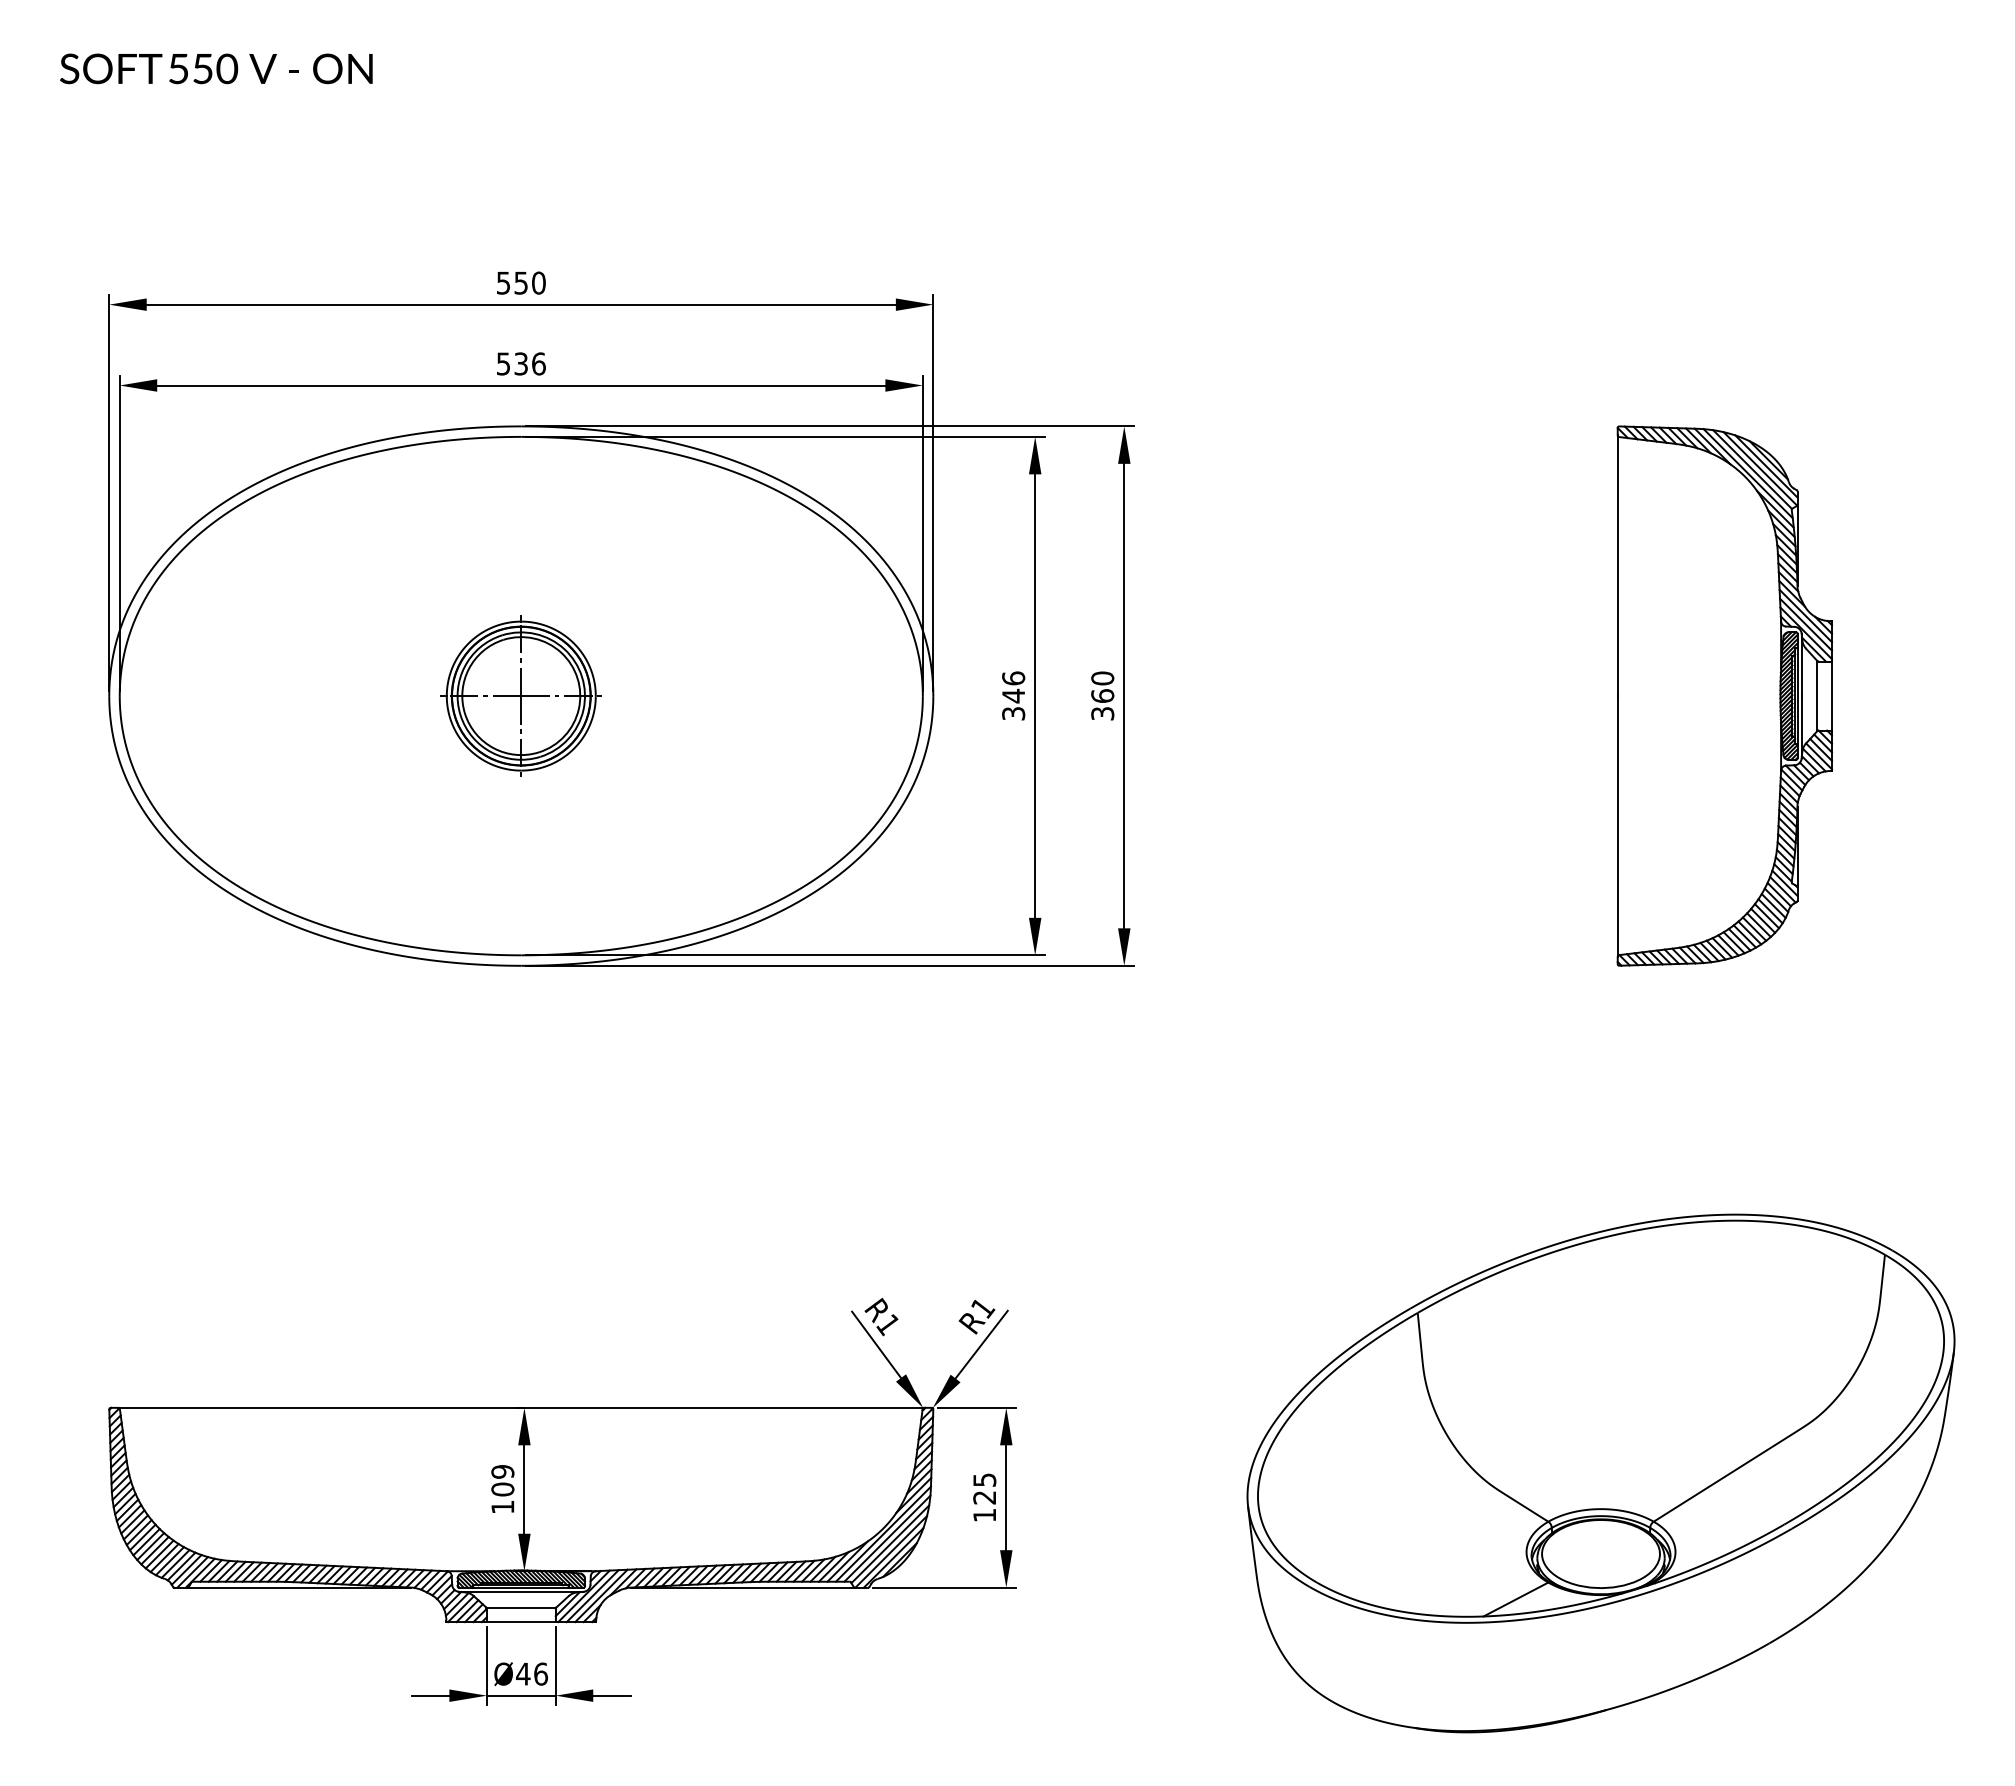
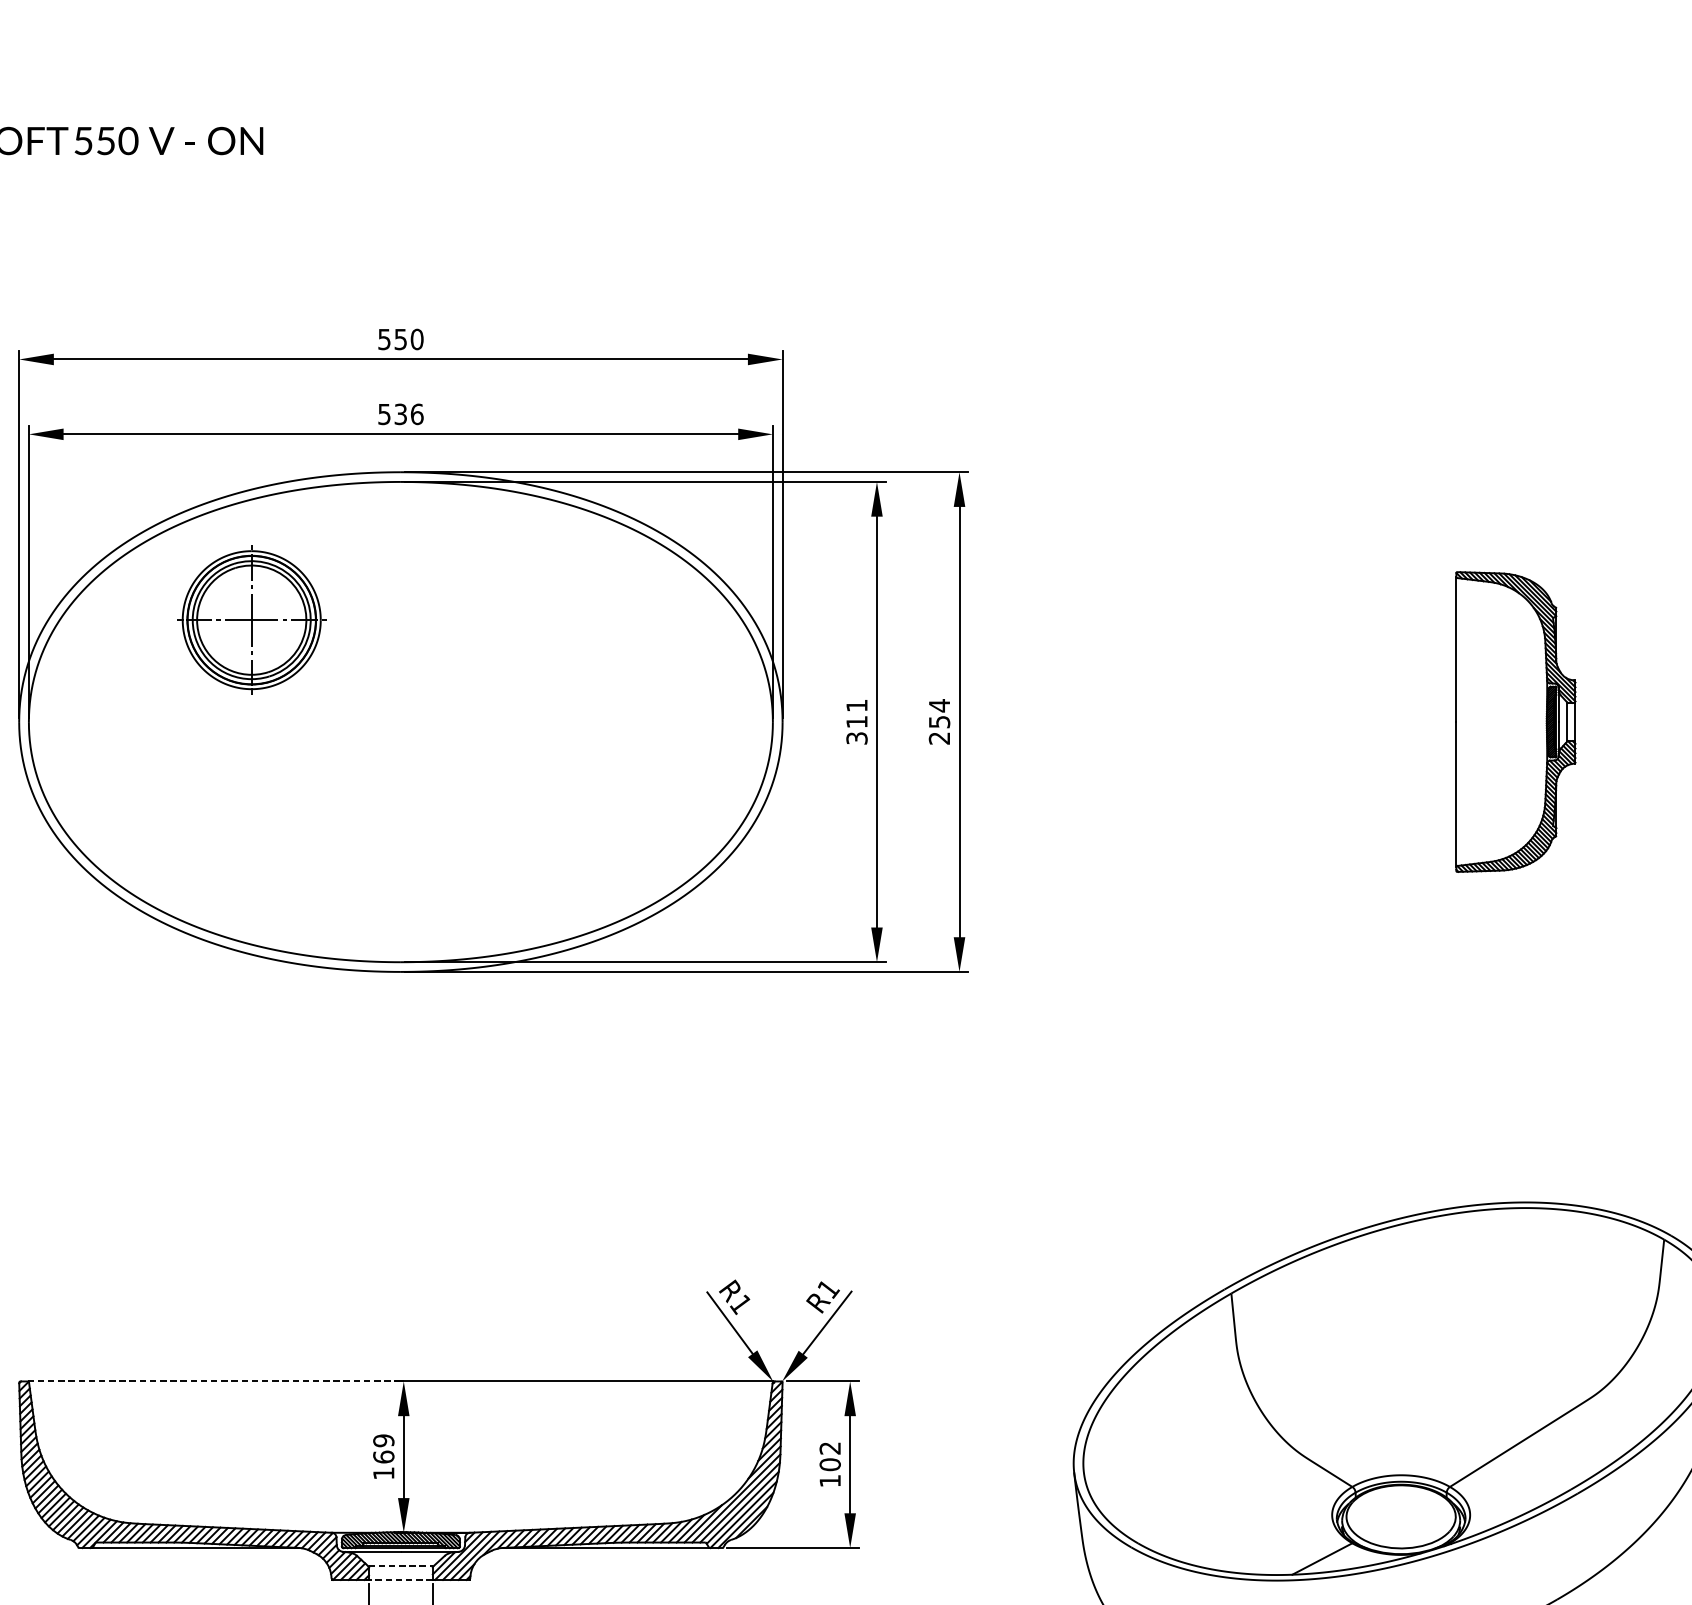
text: (1013, 687) -> (856, 714), 346 -> 311
part: (520, 695) -> (251, 619), moved
text: (1102, 695) -> (939, 721), 360 -> 254
part: (1724, 695) -> (1515, 721), size x0.6
line: (319, 1407) -> (213, 1381), solid -> dashed
text: (984, 1488) -> (830, 1456), 125 -> 102
text: (502, 1489) -> (383, 1457), 109 -> 169
line: (521, 1607) -> (401, 1566), solid -> dashed
line: (520, 1622) -> (400, 1580), solid -> dashed

